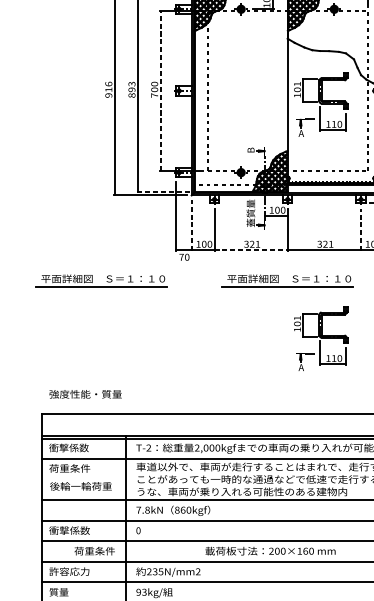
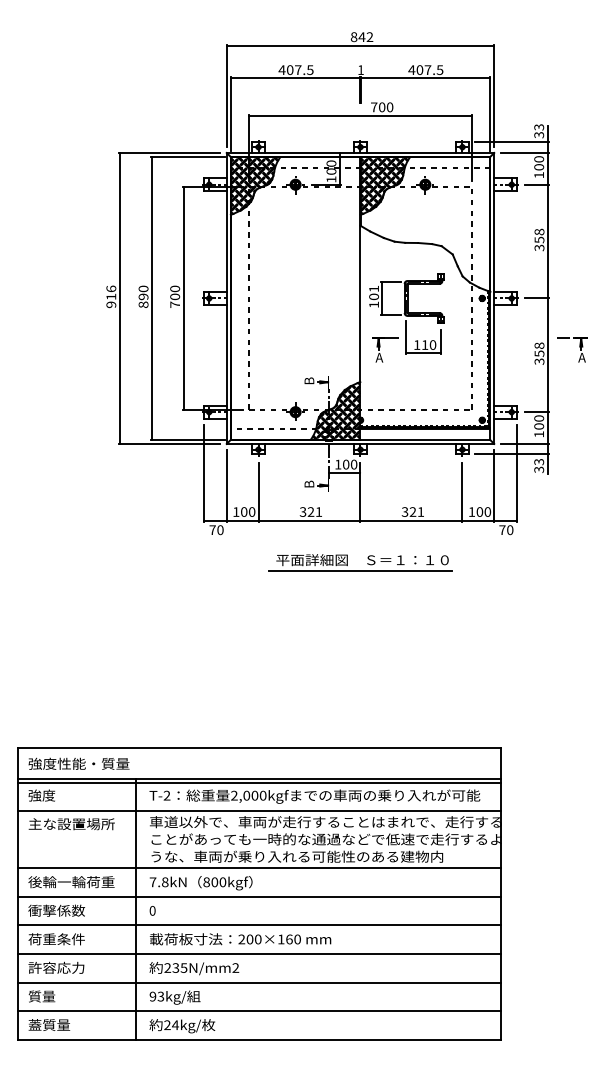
text: (131, 83) -> (143, 288), 893 -> 890
line: (160, 90) -> (183, 297), dashed -> solid
line: (163, 192) -> (187, 439), dashed -> solid
text: (251, 213) -> (309, 468), 蓋質量 -> B
line: (191, 225) -> (226, 485), dashed -> solid
line: (360, 229) -> (462, 491), dashed -> solid
line: (251, 250) -> (309, 520), dashed -> solid
part: (106, 281) -> (108, 563), removed
part: (320, 338) -> (406, 643), removed
text: (85, 394) -> (78, 763), moved
text: (68, 447) -> (55, 795), 衝撃係数 -> 強度
text: (80, 468) -> (71, 824), 荷重条件 -> 主な設置場所
text: (80, 486) -> (71, 882), moved
text: (182, 509) -> (214, 881), 860kgf -> 800kgf
text: (94, 551) -> (56, 939), moved
text: (270, 551) -> (240, 939), moved

